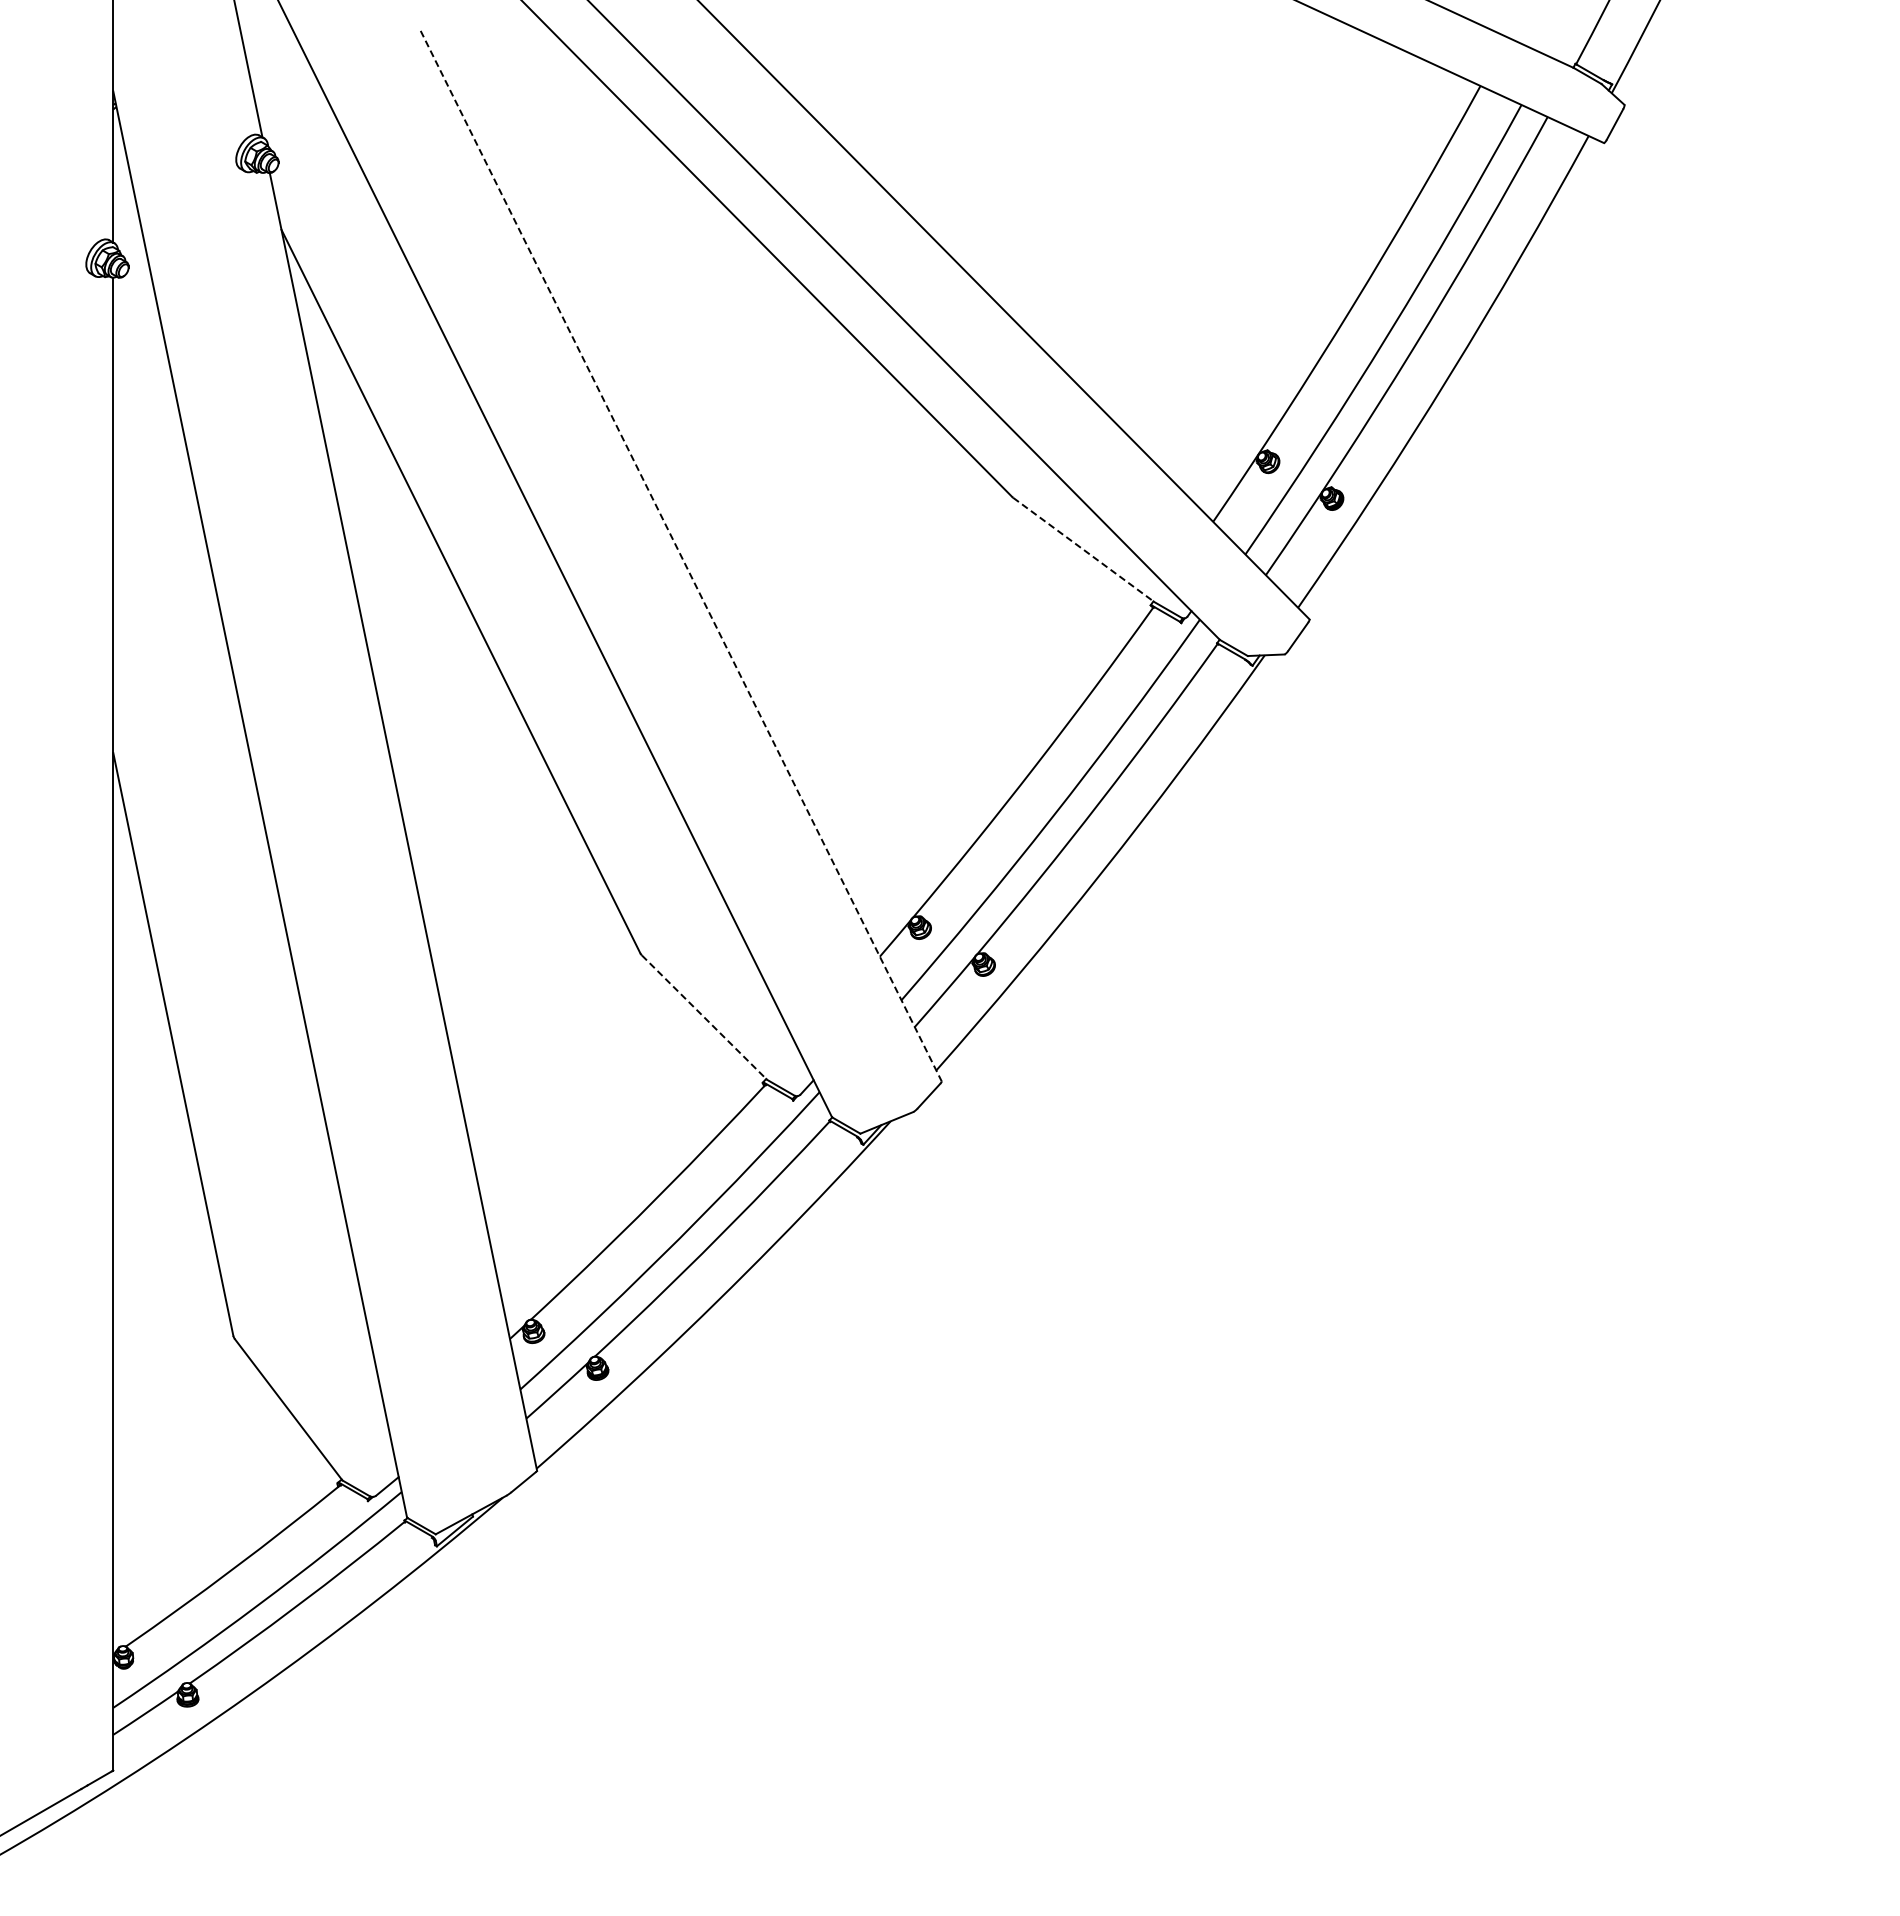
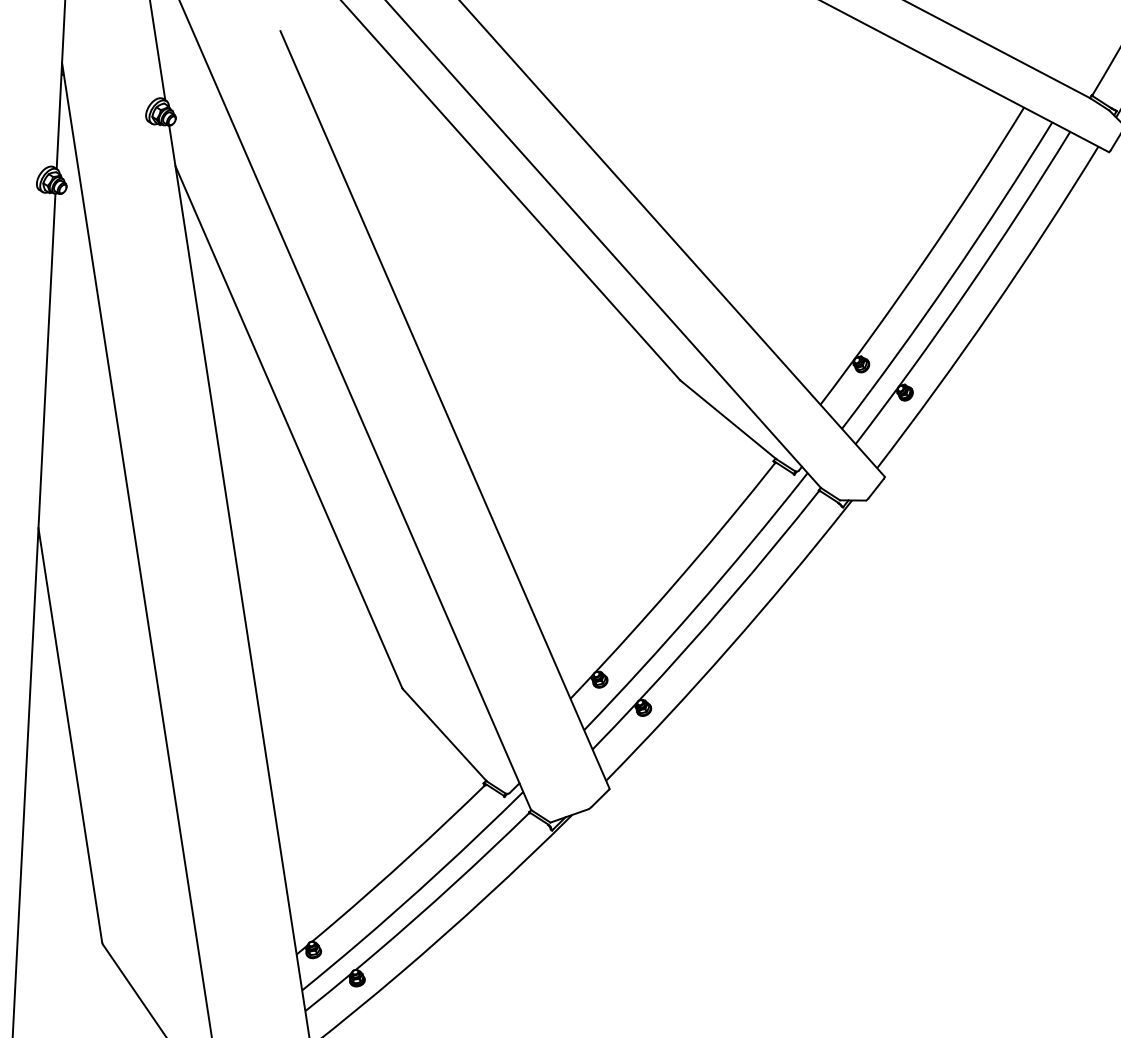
line: (1083, 550) -> (728, 420), dashed -> solid
line: (681, 556) -> (445, 410), dashed -> solid
line: (704, 1018) -> (444, 735), dashed -> solid

